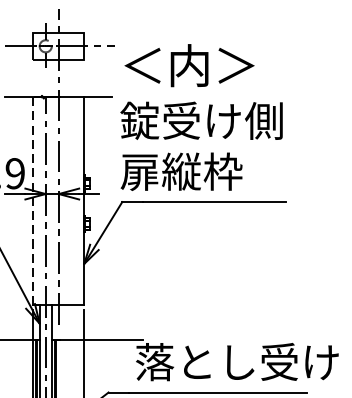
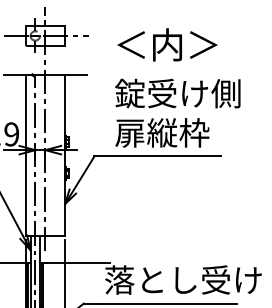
text: (189, 65) -> (167, 44), moved
text: (201, 145) -> (177, 112), moved
line: (33, 202) -> (25, 156), dashed -> solid

